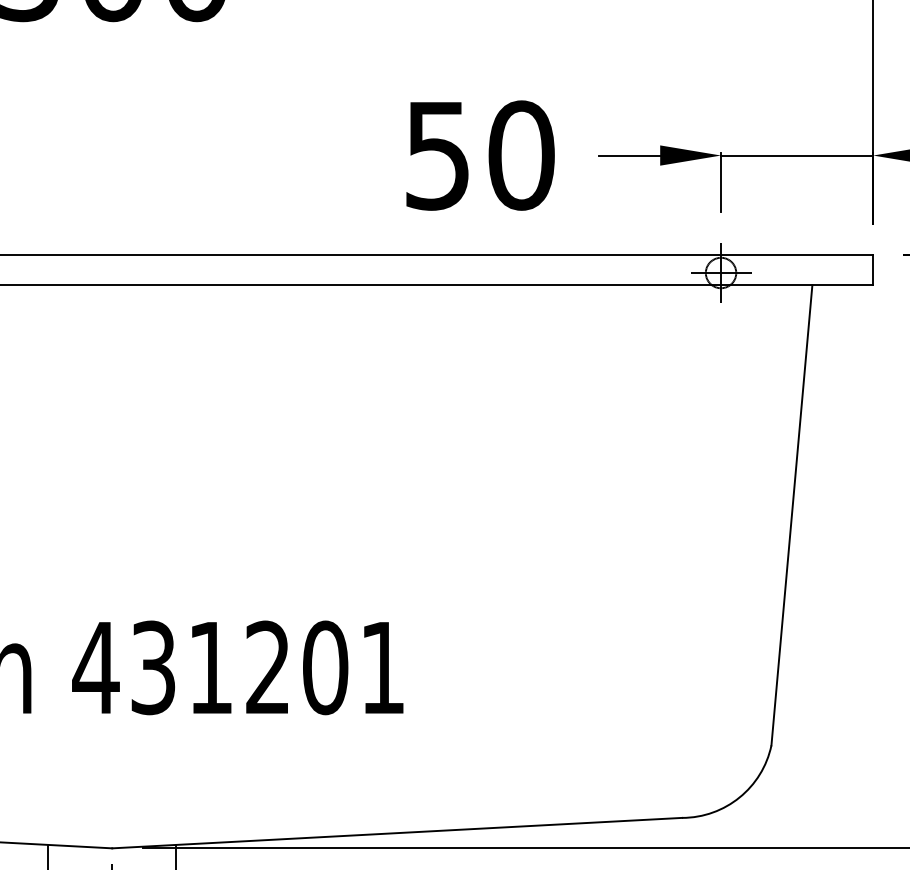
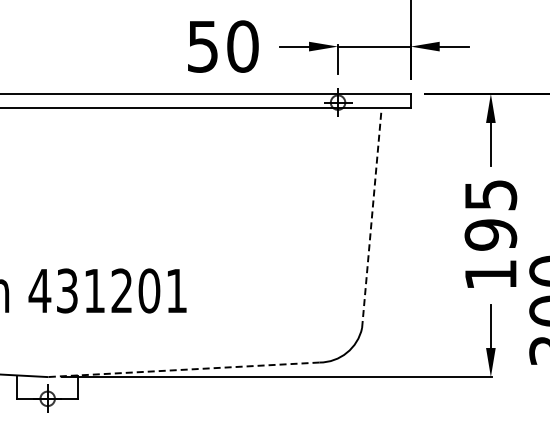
line: (791, 513) -> (371, 217), solid -> dashed
line: (396, 832) -> (183, 369), solid -> dashed

